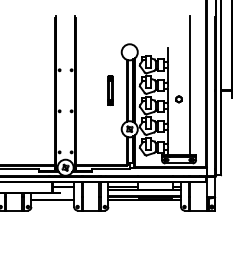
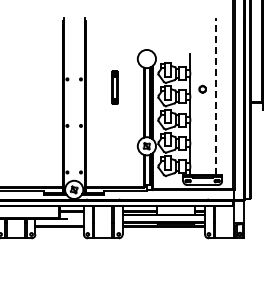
line: (190, 85) -> (215, 96), solid -> dashed
part: (110, 90) -> (114, 87), moved
part: (178, 98) -> (202, 88), moved

